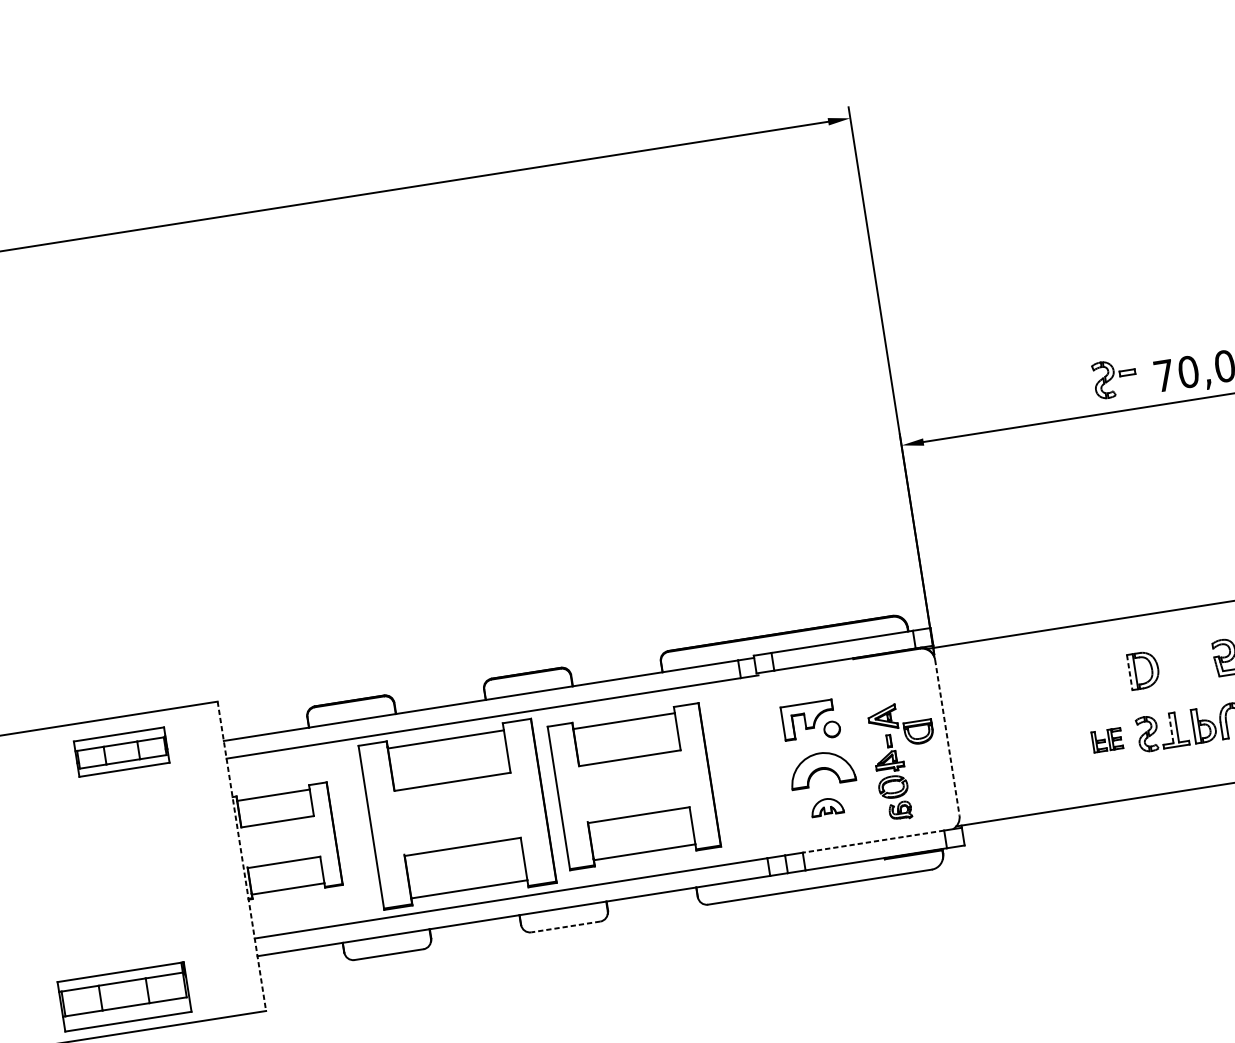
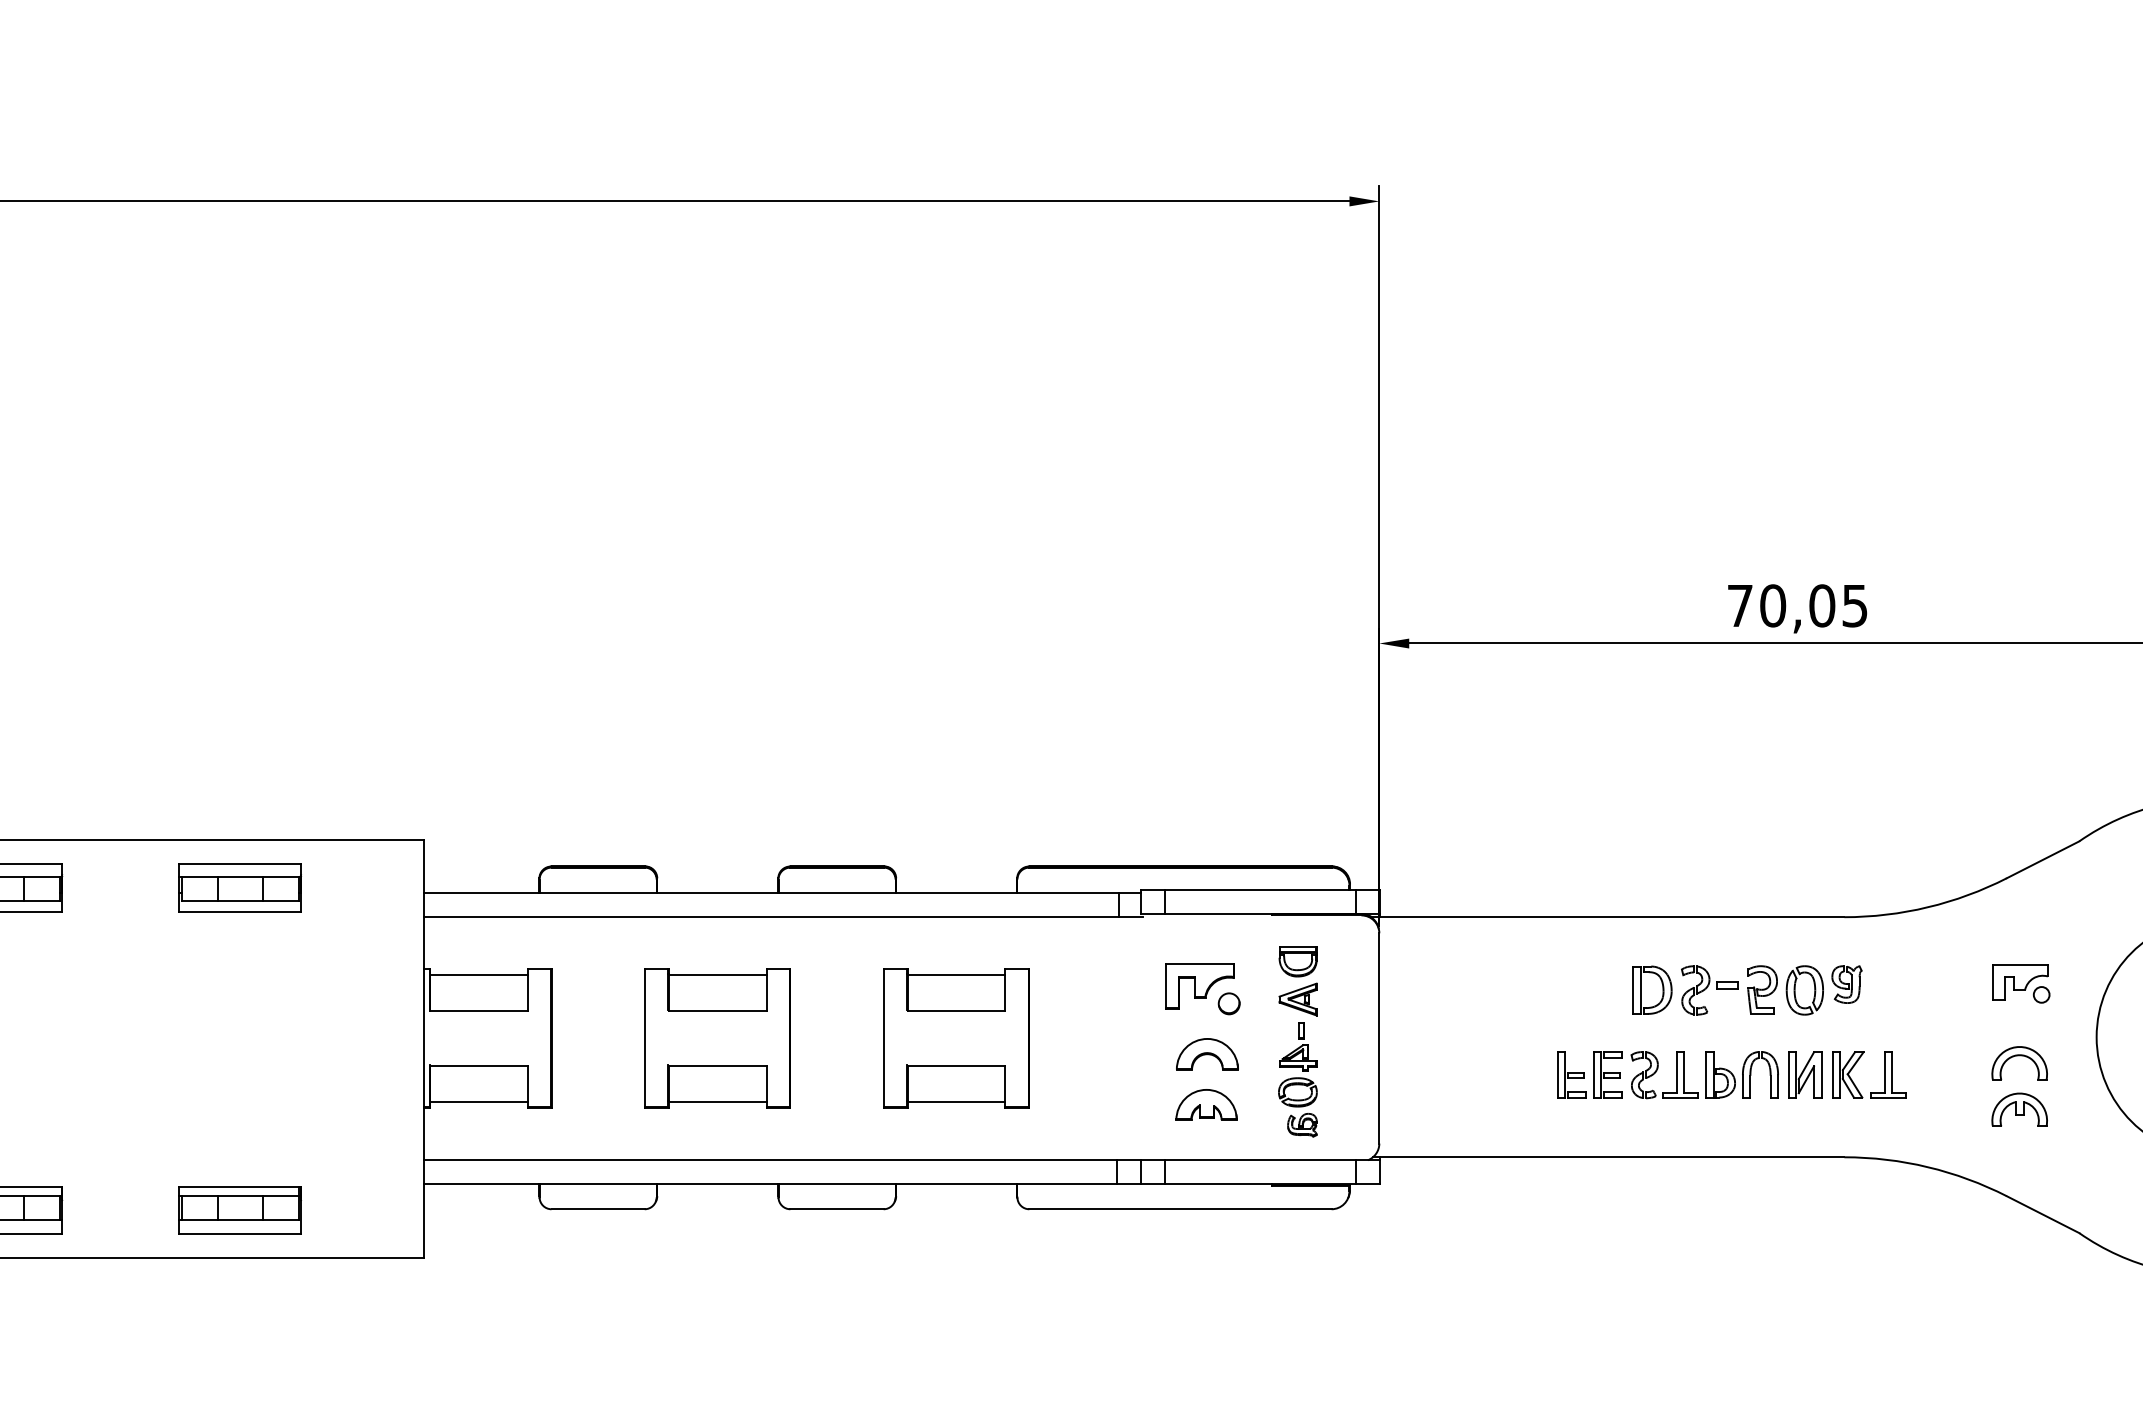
part: (1114, 378) -> (1709, 990), moved
line: (1129, 672) -> (1633, 990), dashed -> solid
line: (1171, 728) -> (1676, 1072), dashed -> solid
part: (918, 732) -> (1297, 961), moved
line: (947, 737) -> (1379, 1038), dashed -> solid
part: (1107, 740) -> (1589, 1074), size x1.67
part: (121, 751) -> (239, 887), moved
part: (822, 769) -> (1207, 1054), size x0.71
part: (634, 786) -> (956, 1038), size x0.71
part: (827, 806) -> (1206, 1104), size x1.43
part: (457, 814) -> (717, 1038), size x0.62
line: (873, 841) -> (1260, 1160), dashed -> solid
line: (242, 856) -> (424, 1049), dashed -> solid
line: (566, 927) -> (837, 1209), dashed -> solid
part: (123, 997) -> (239, 1210), size x0.71

